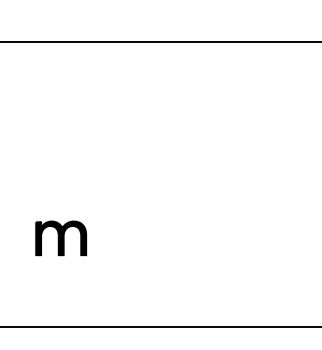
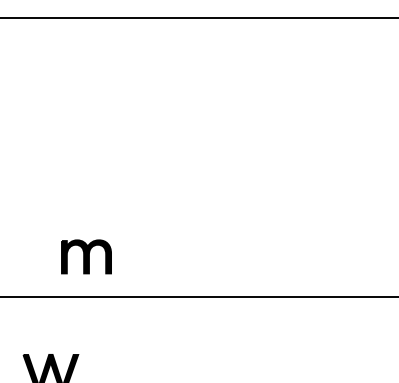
part: (61, 237) -> (86, 256), moved

